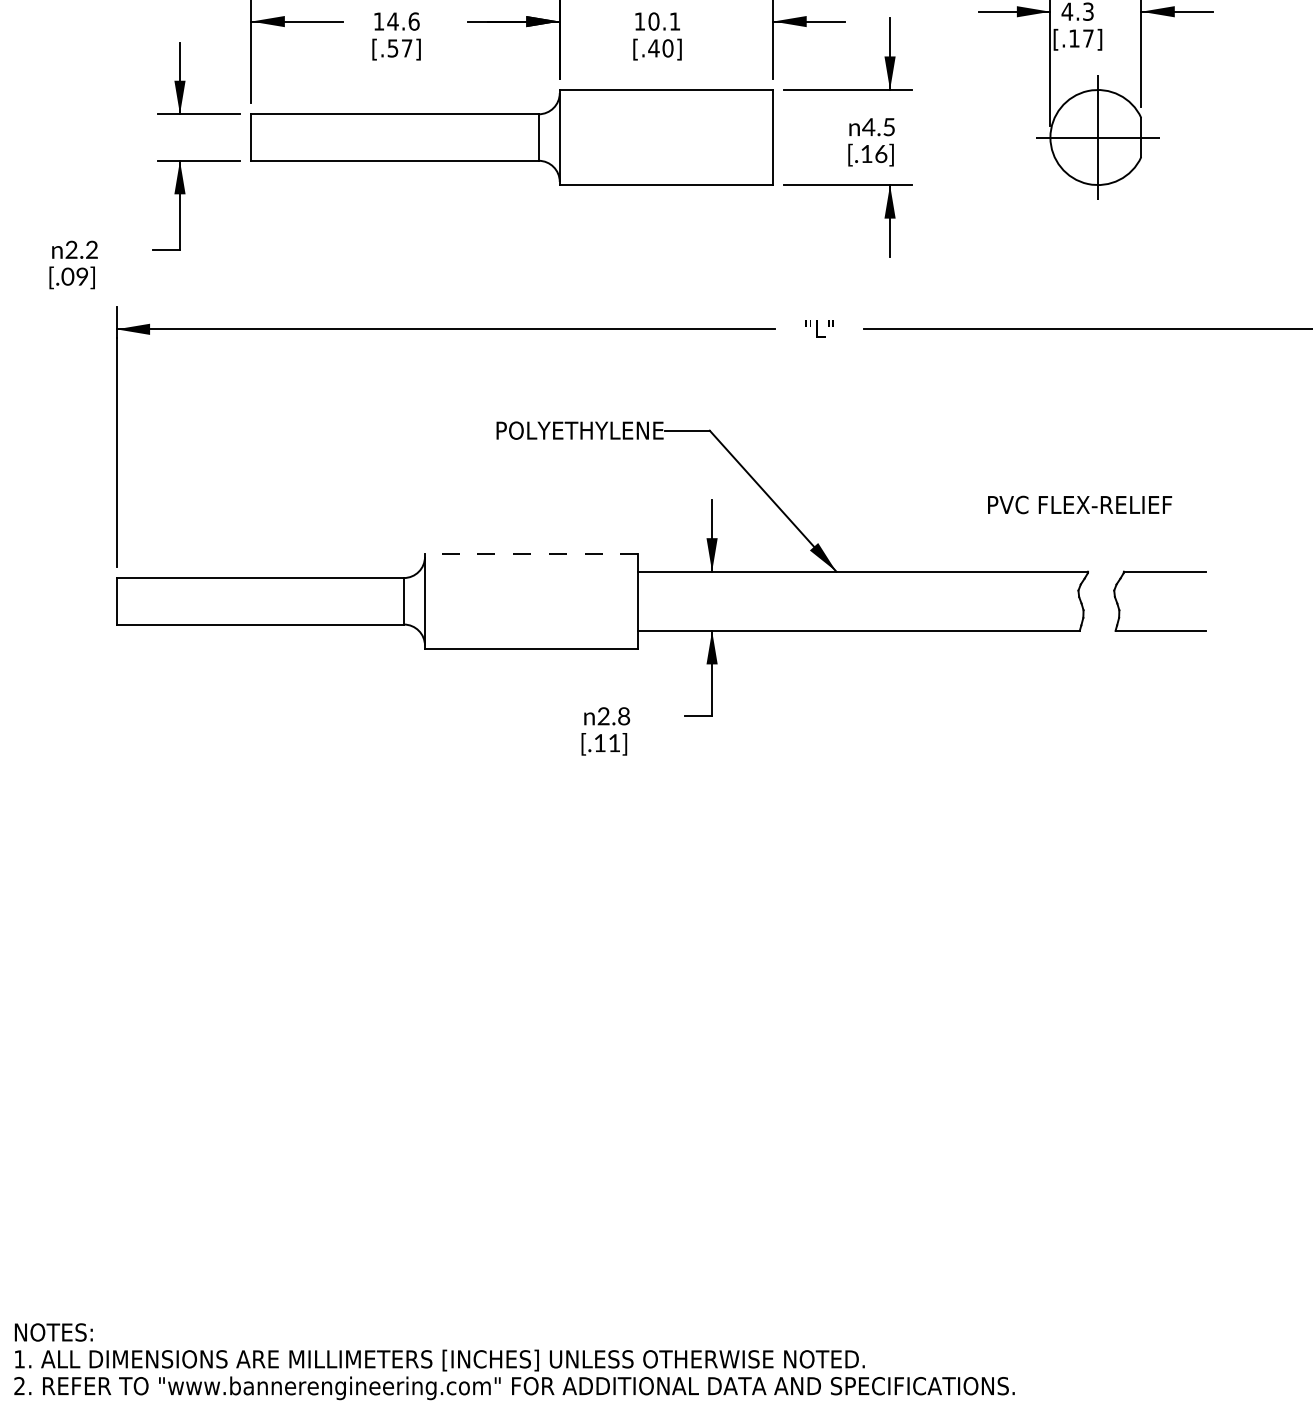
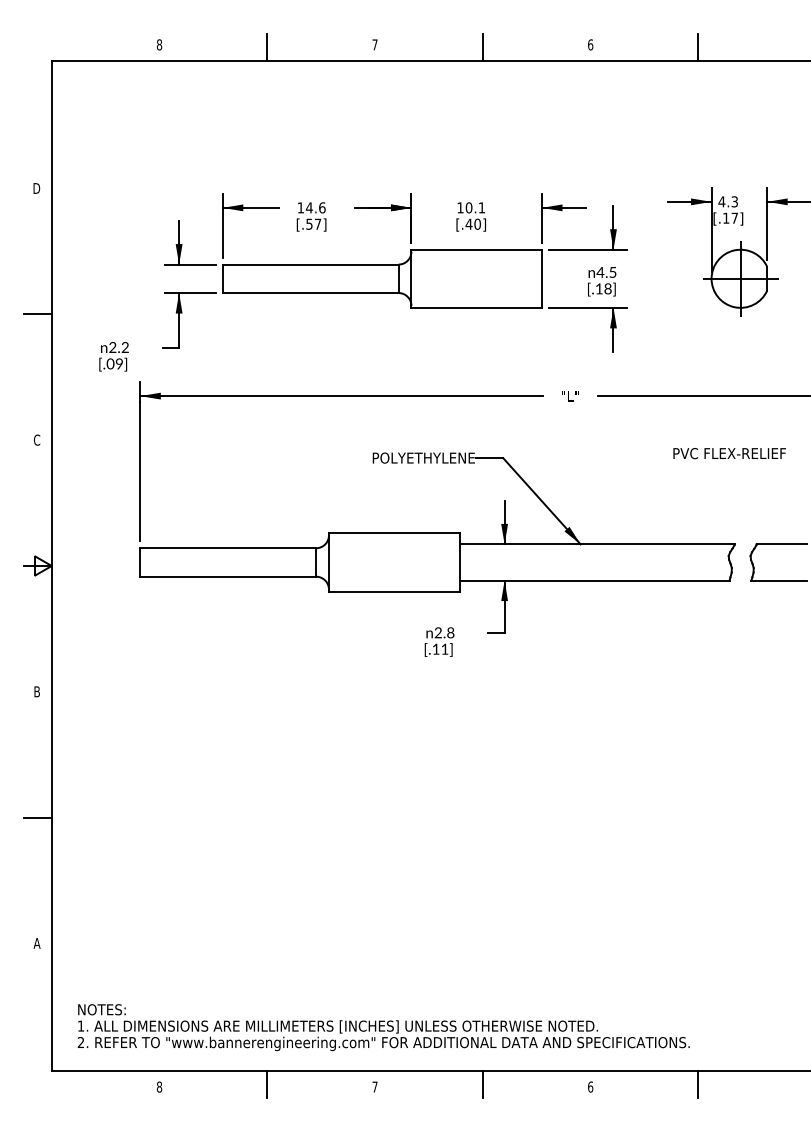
text: (880, 153) -> (607, 288), [.16] -> [.18]
text: (1079, 504) -> (729, 453), moved
line: (530, 553) -> (393, 533), dashed -> solid

